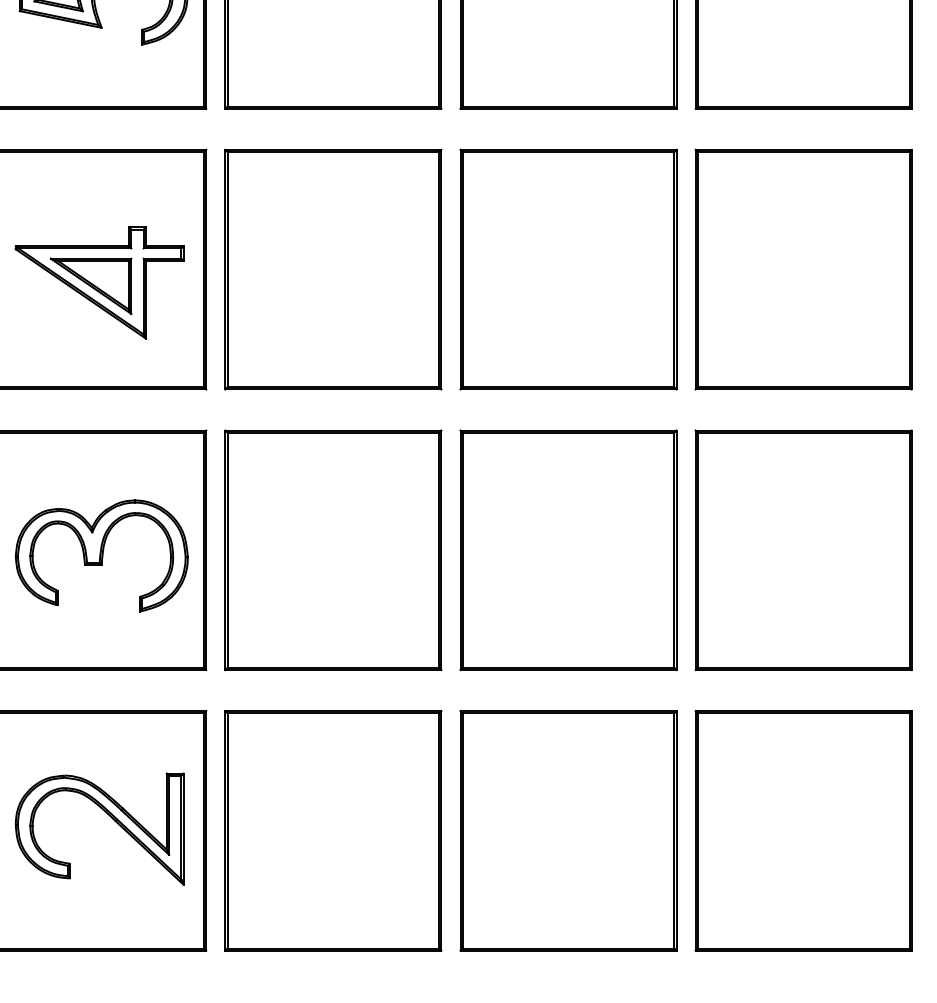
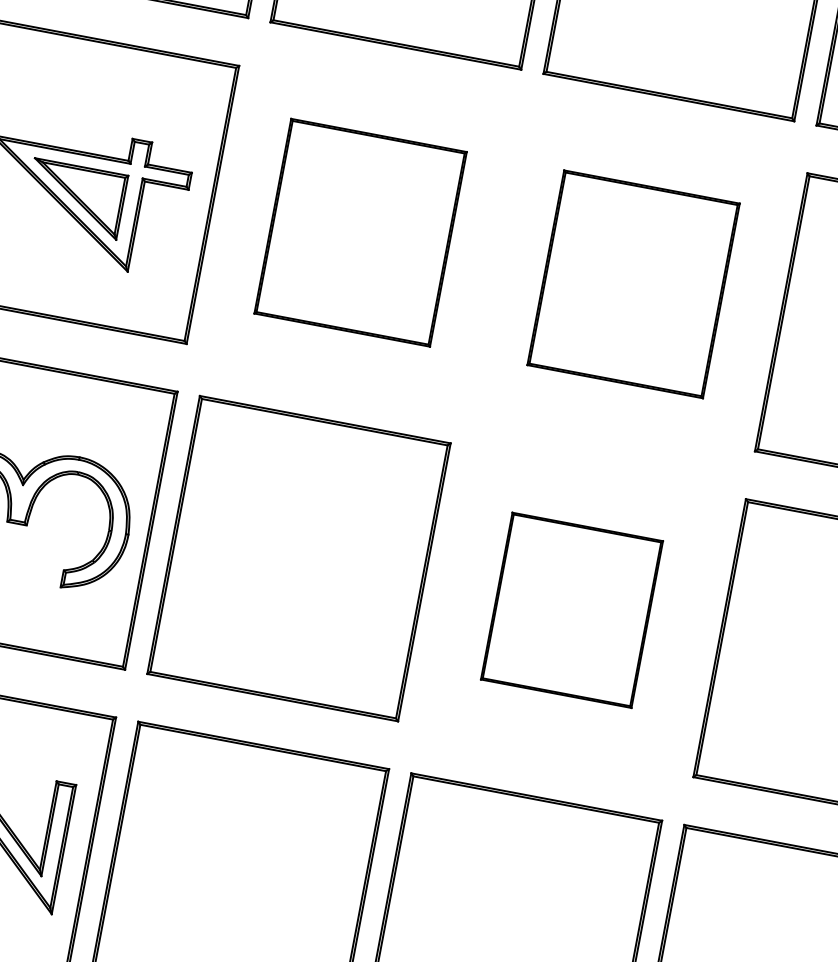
part: (333, 269) -> (360, 232), size x0.7
part: (568, 269) -> (633, 284), size x0.7
part: (568, 550) -> (571, 610), size x0.6

